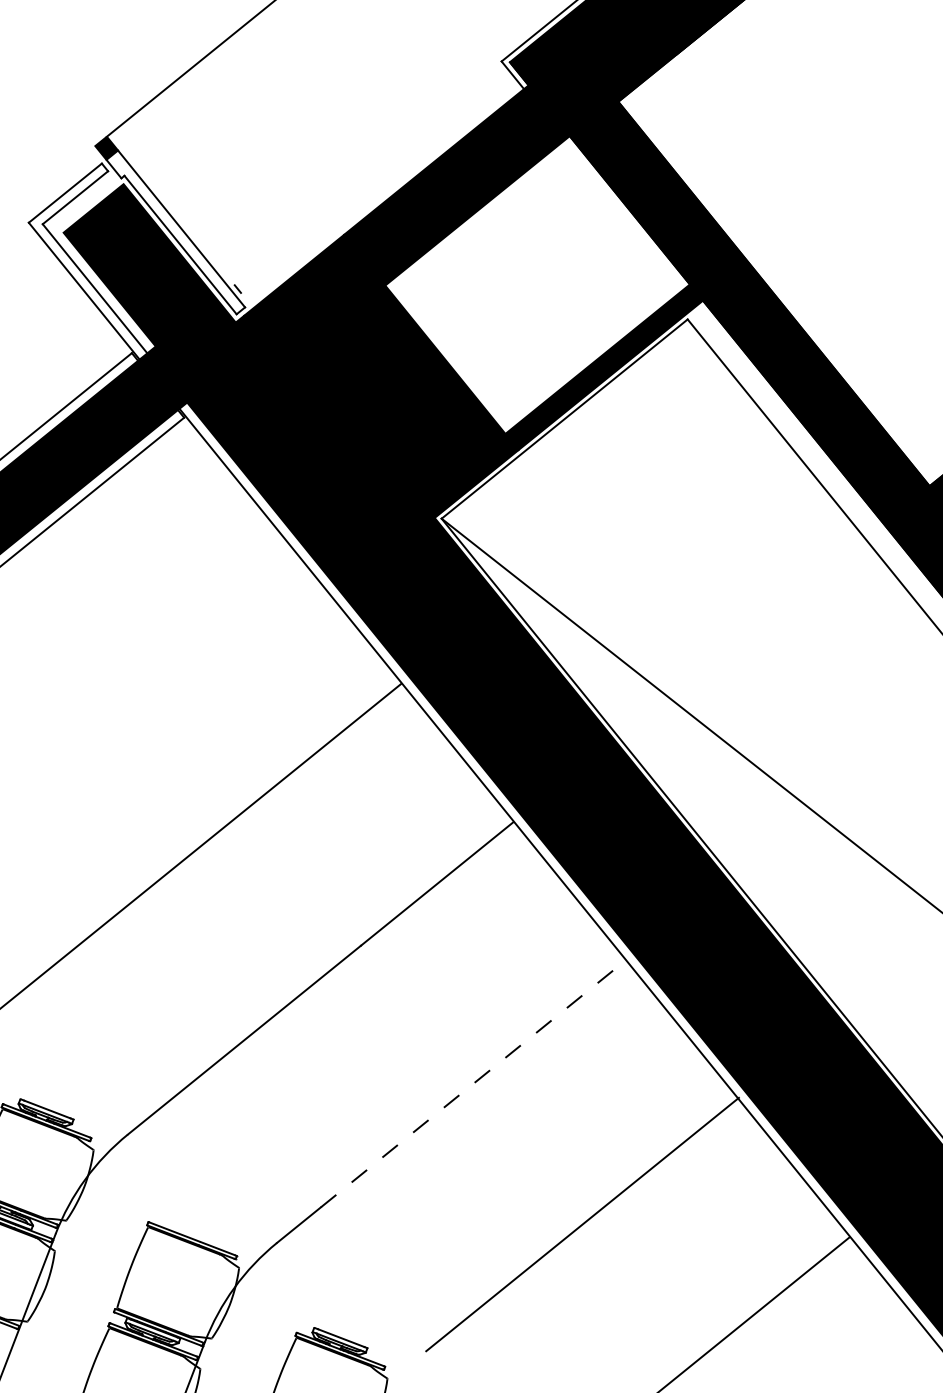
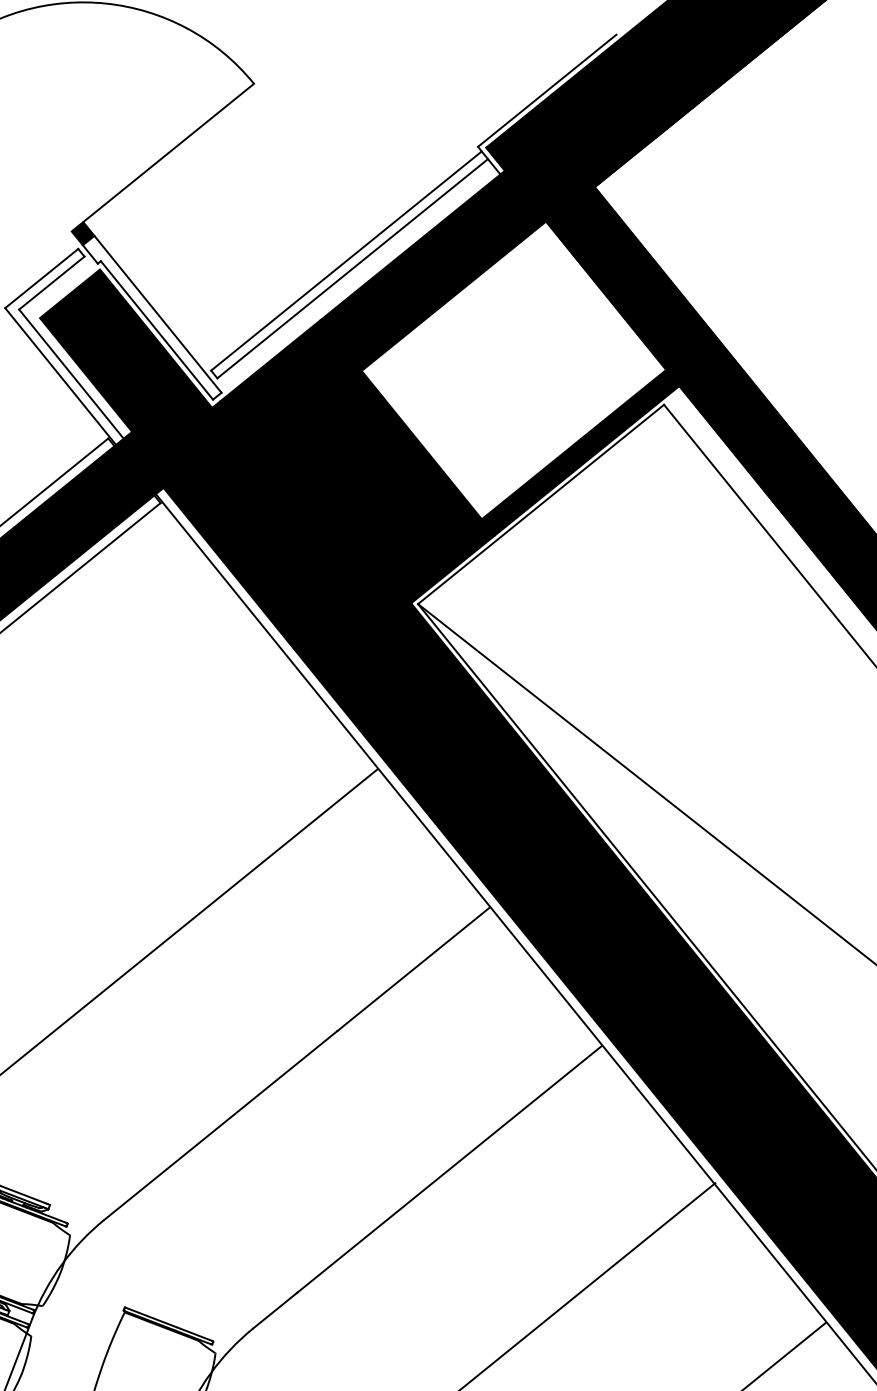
line: (369, 175) -> (345, 260), added
line: (376, 182) -> (352, 267), added
line: (473, 1084) -> (449, 1169), dashed -> solid

